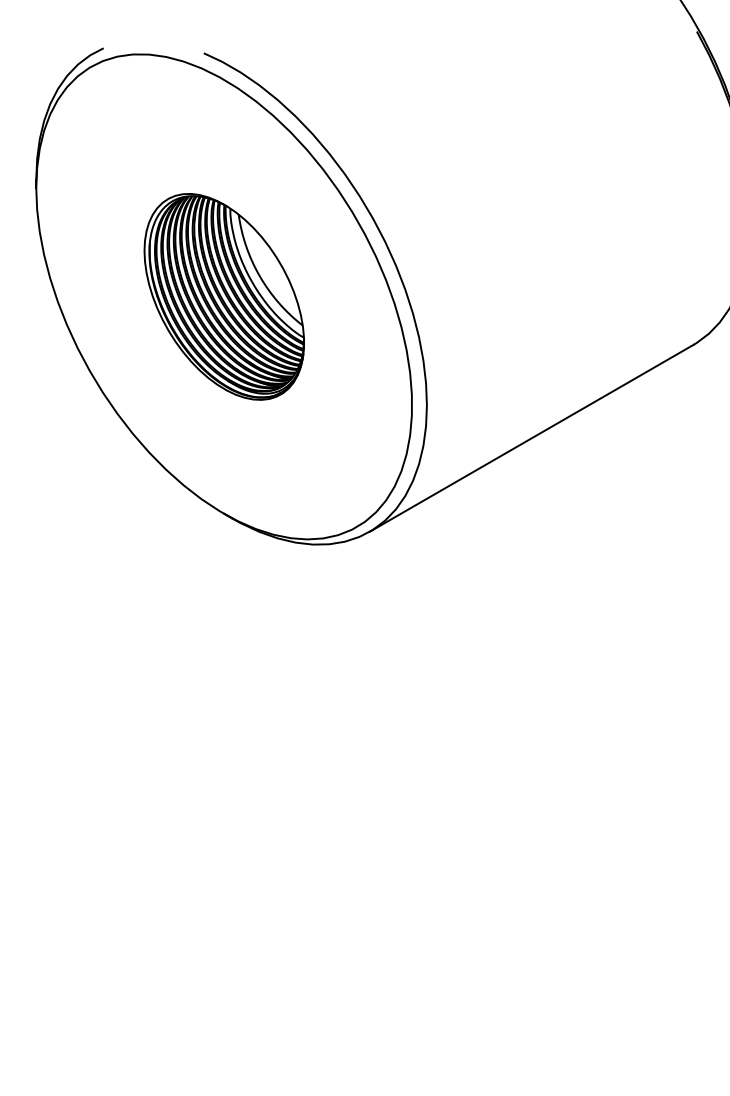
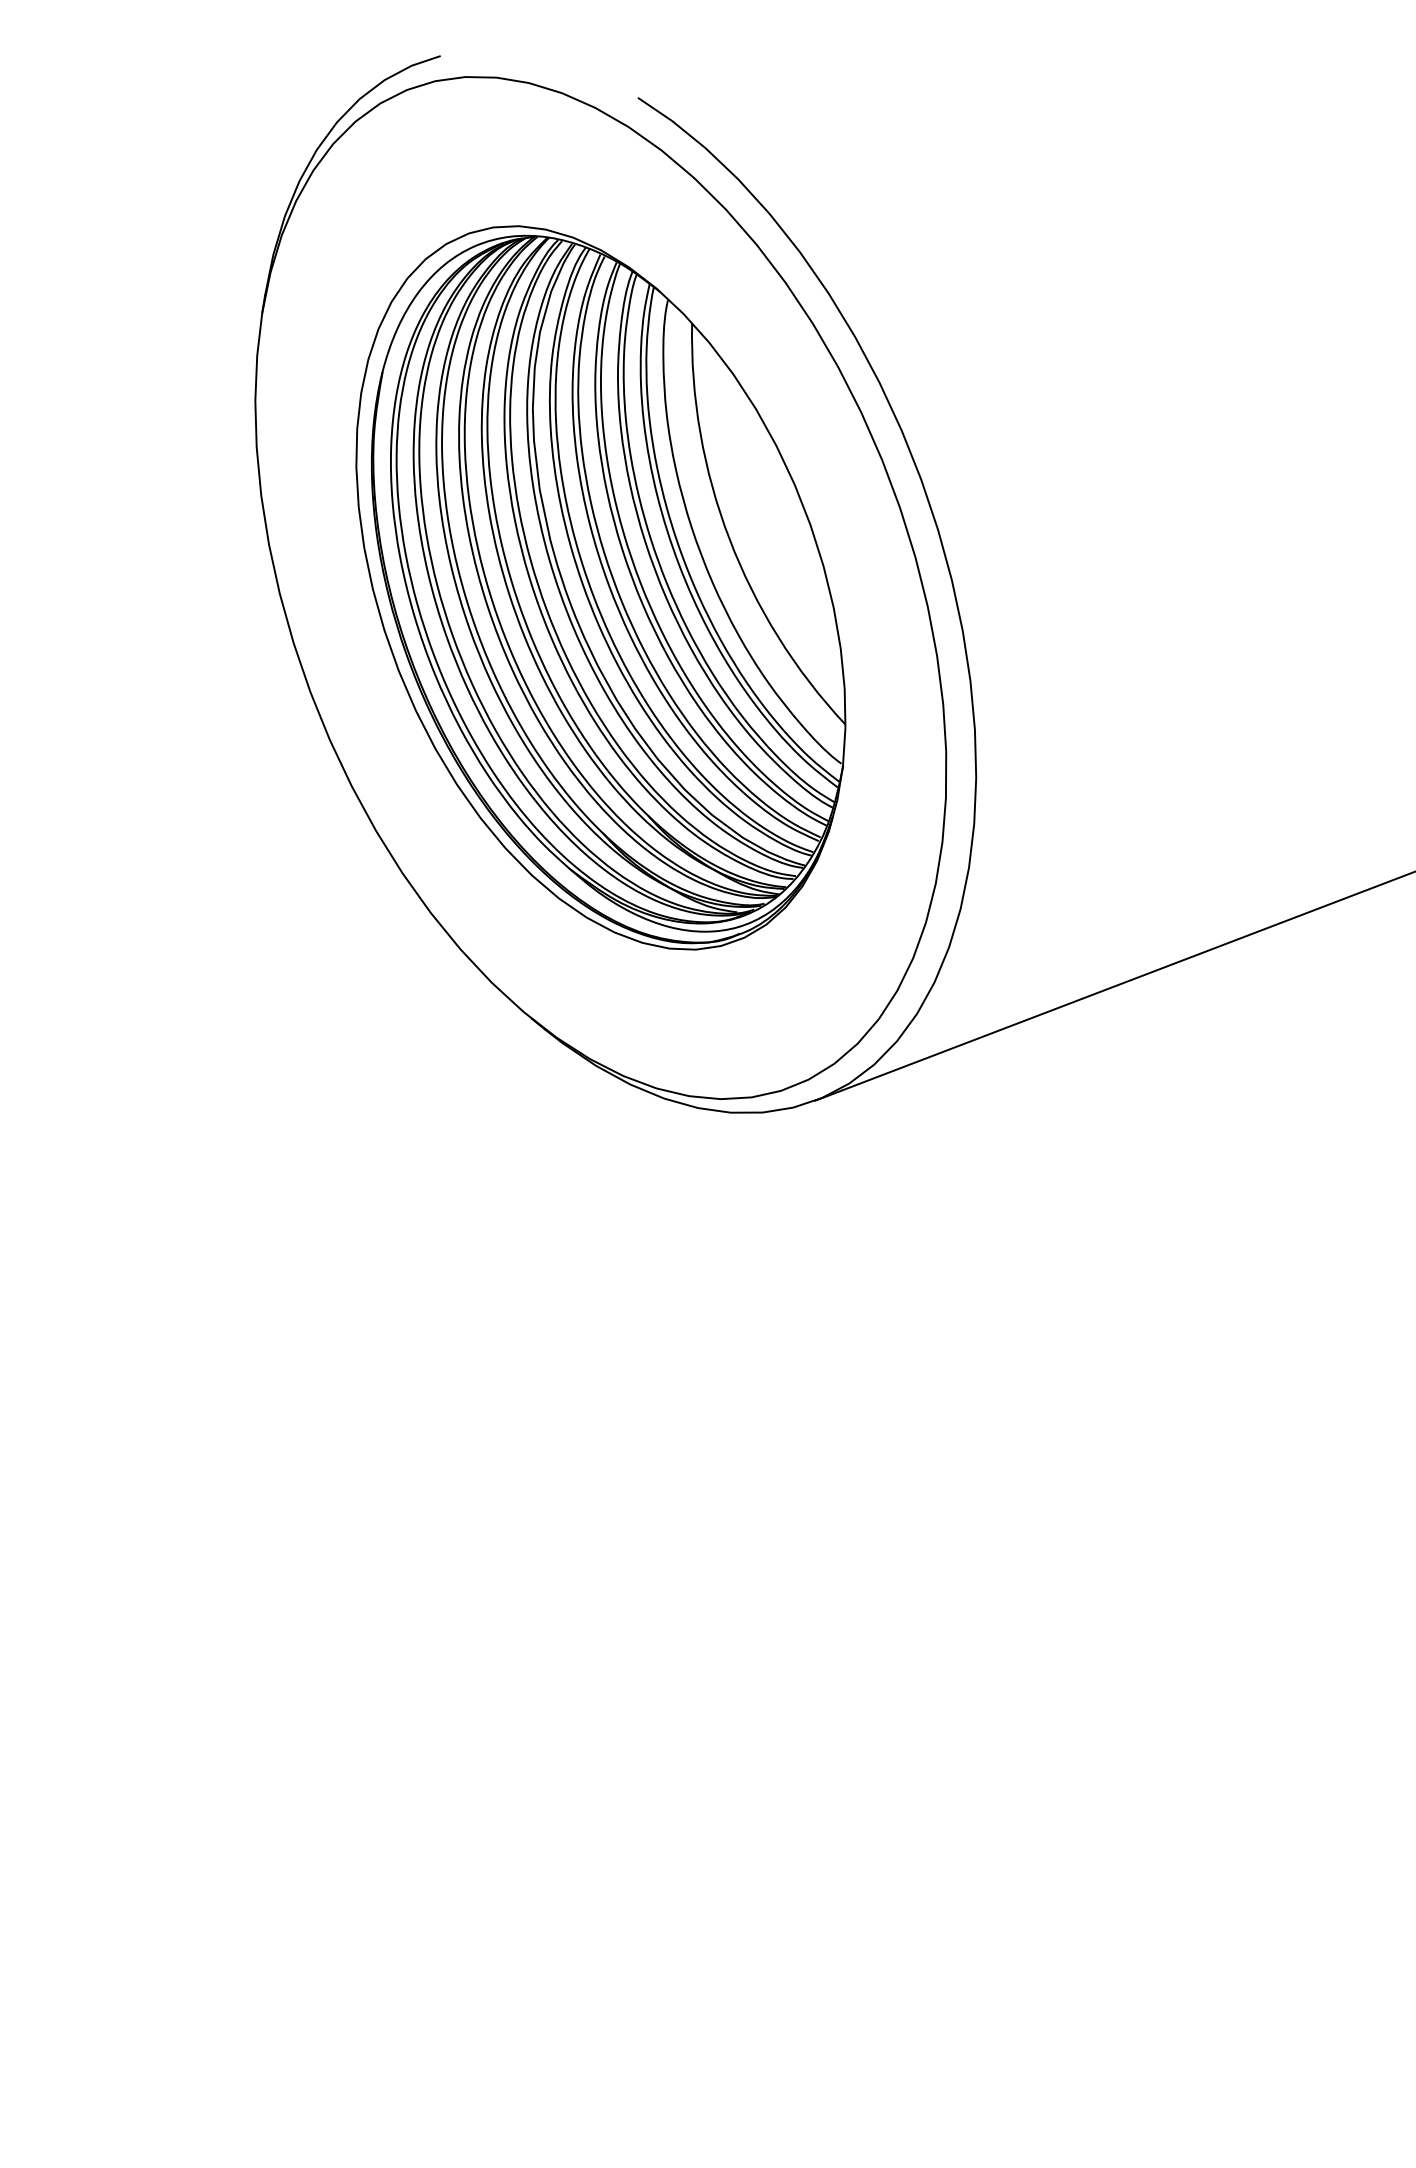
part: (224, 296) -> (601, 587), size x1.67

